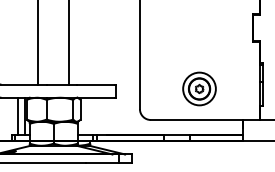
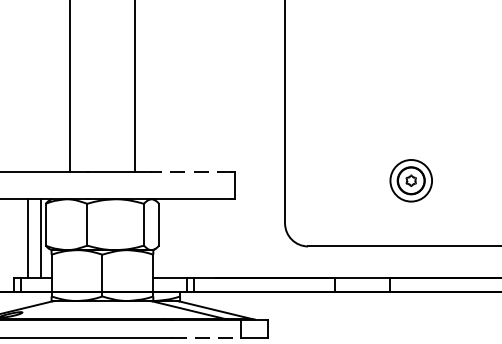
line: (95, 84) -> (190, 171), solid -> dashed
part: (199, 88) -> (411, 179), size x0.6
line: (103, 163) -> (207, 338), solid -> dashed

